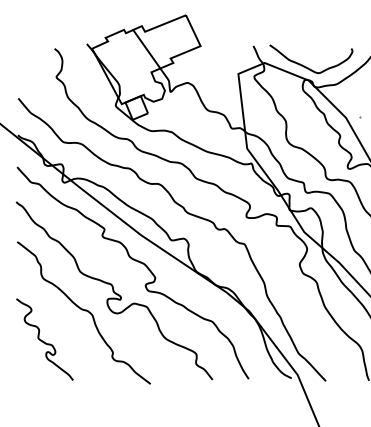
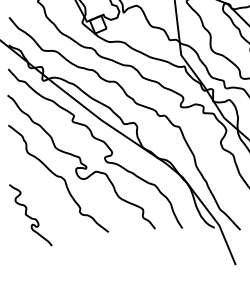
curve: (44, 341) -> (30, 216), moved

